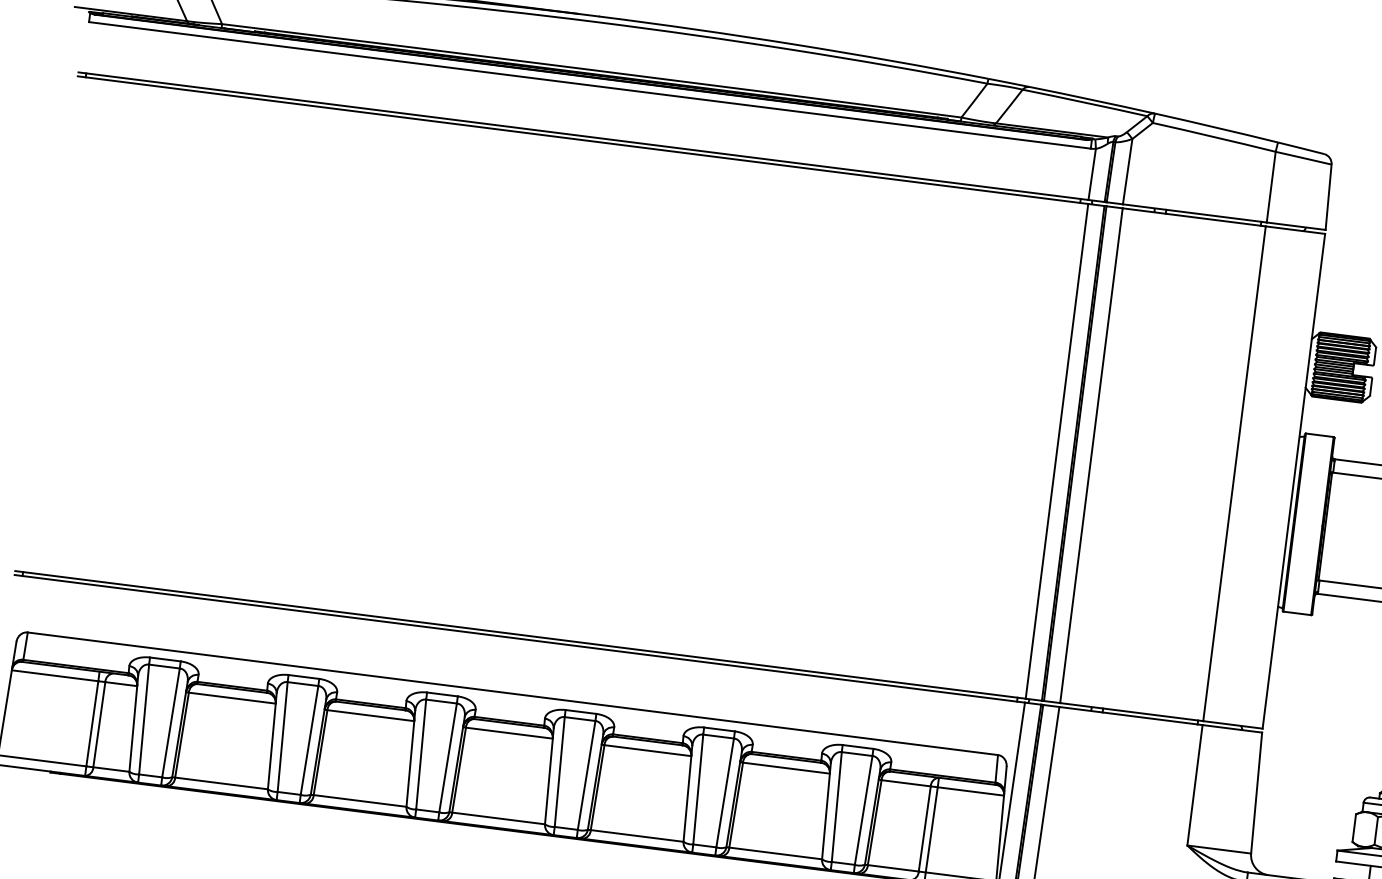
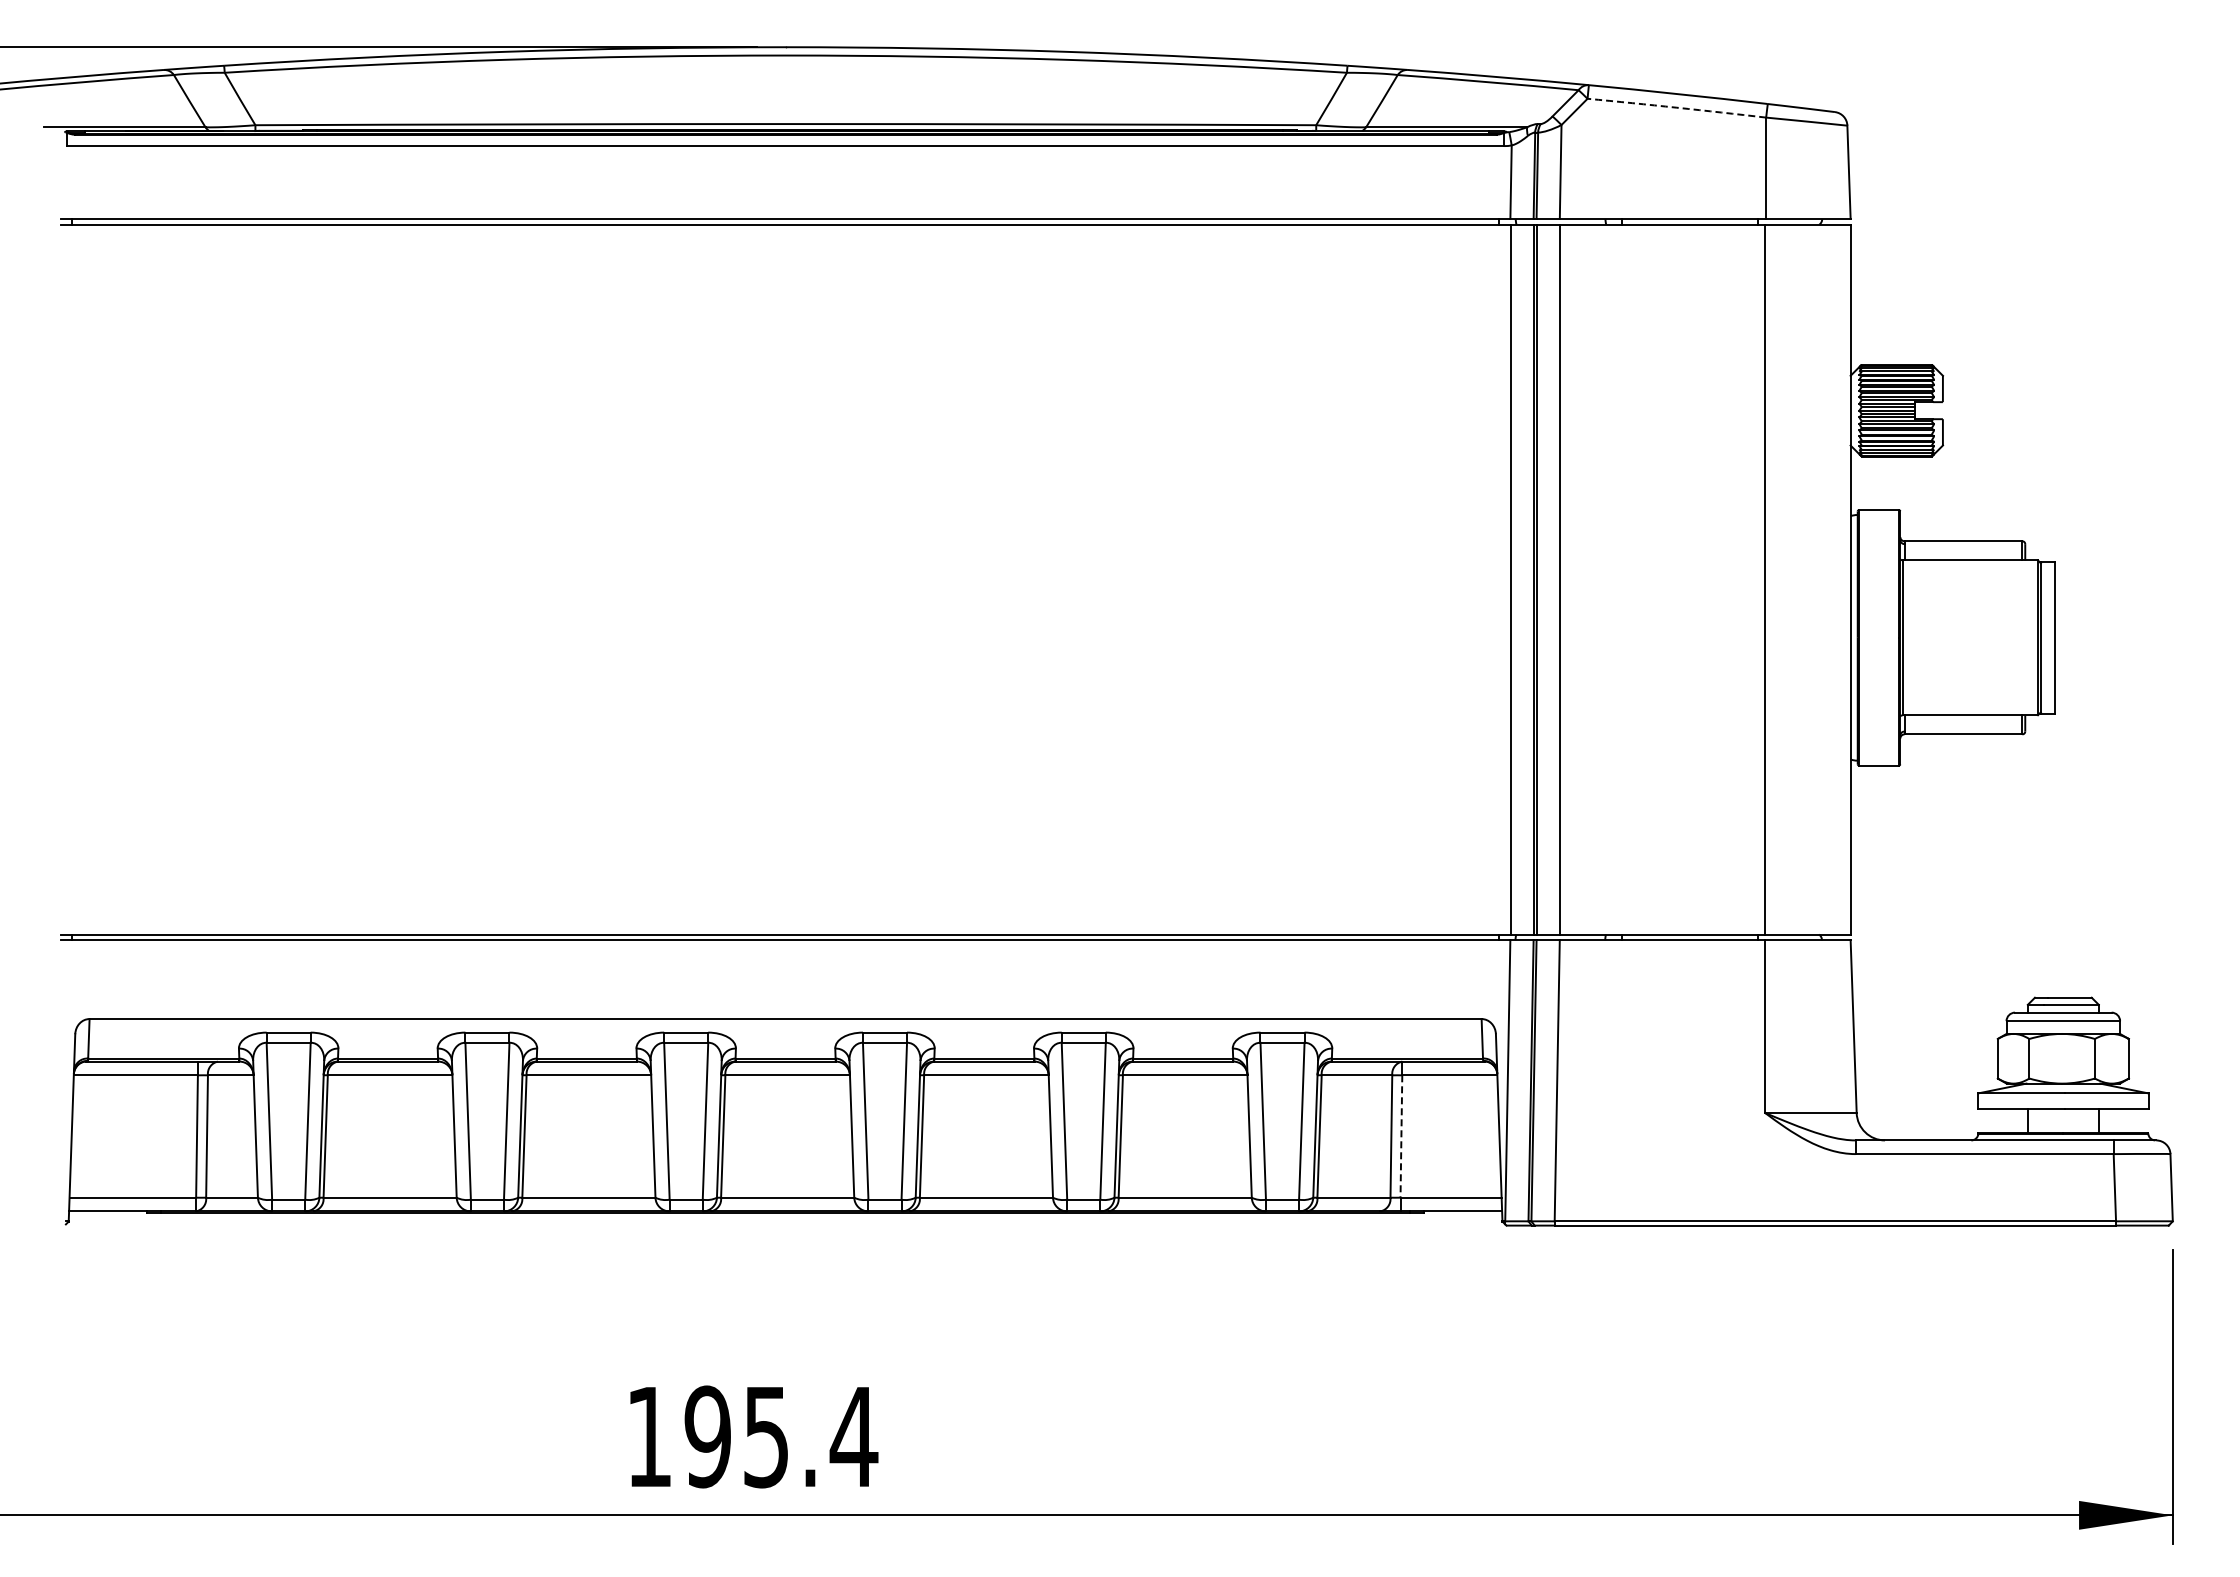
arc: (1214, 136) -> (1676, 107), solid -> dashed
line: (931, 829) -> (1401, 1136), solid -> dashed

